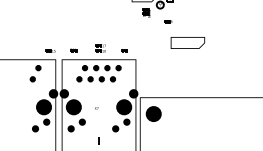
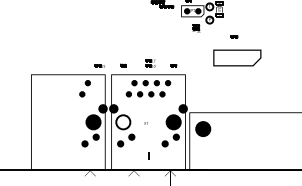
part: (168, 21) -> (234, 36), moved
part: (188, 42) -> (237, 57), size x1.4
fill: (74, 107) -> (123, 122), removed

